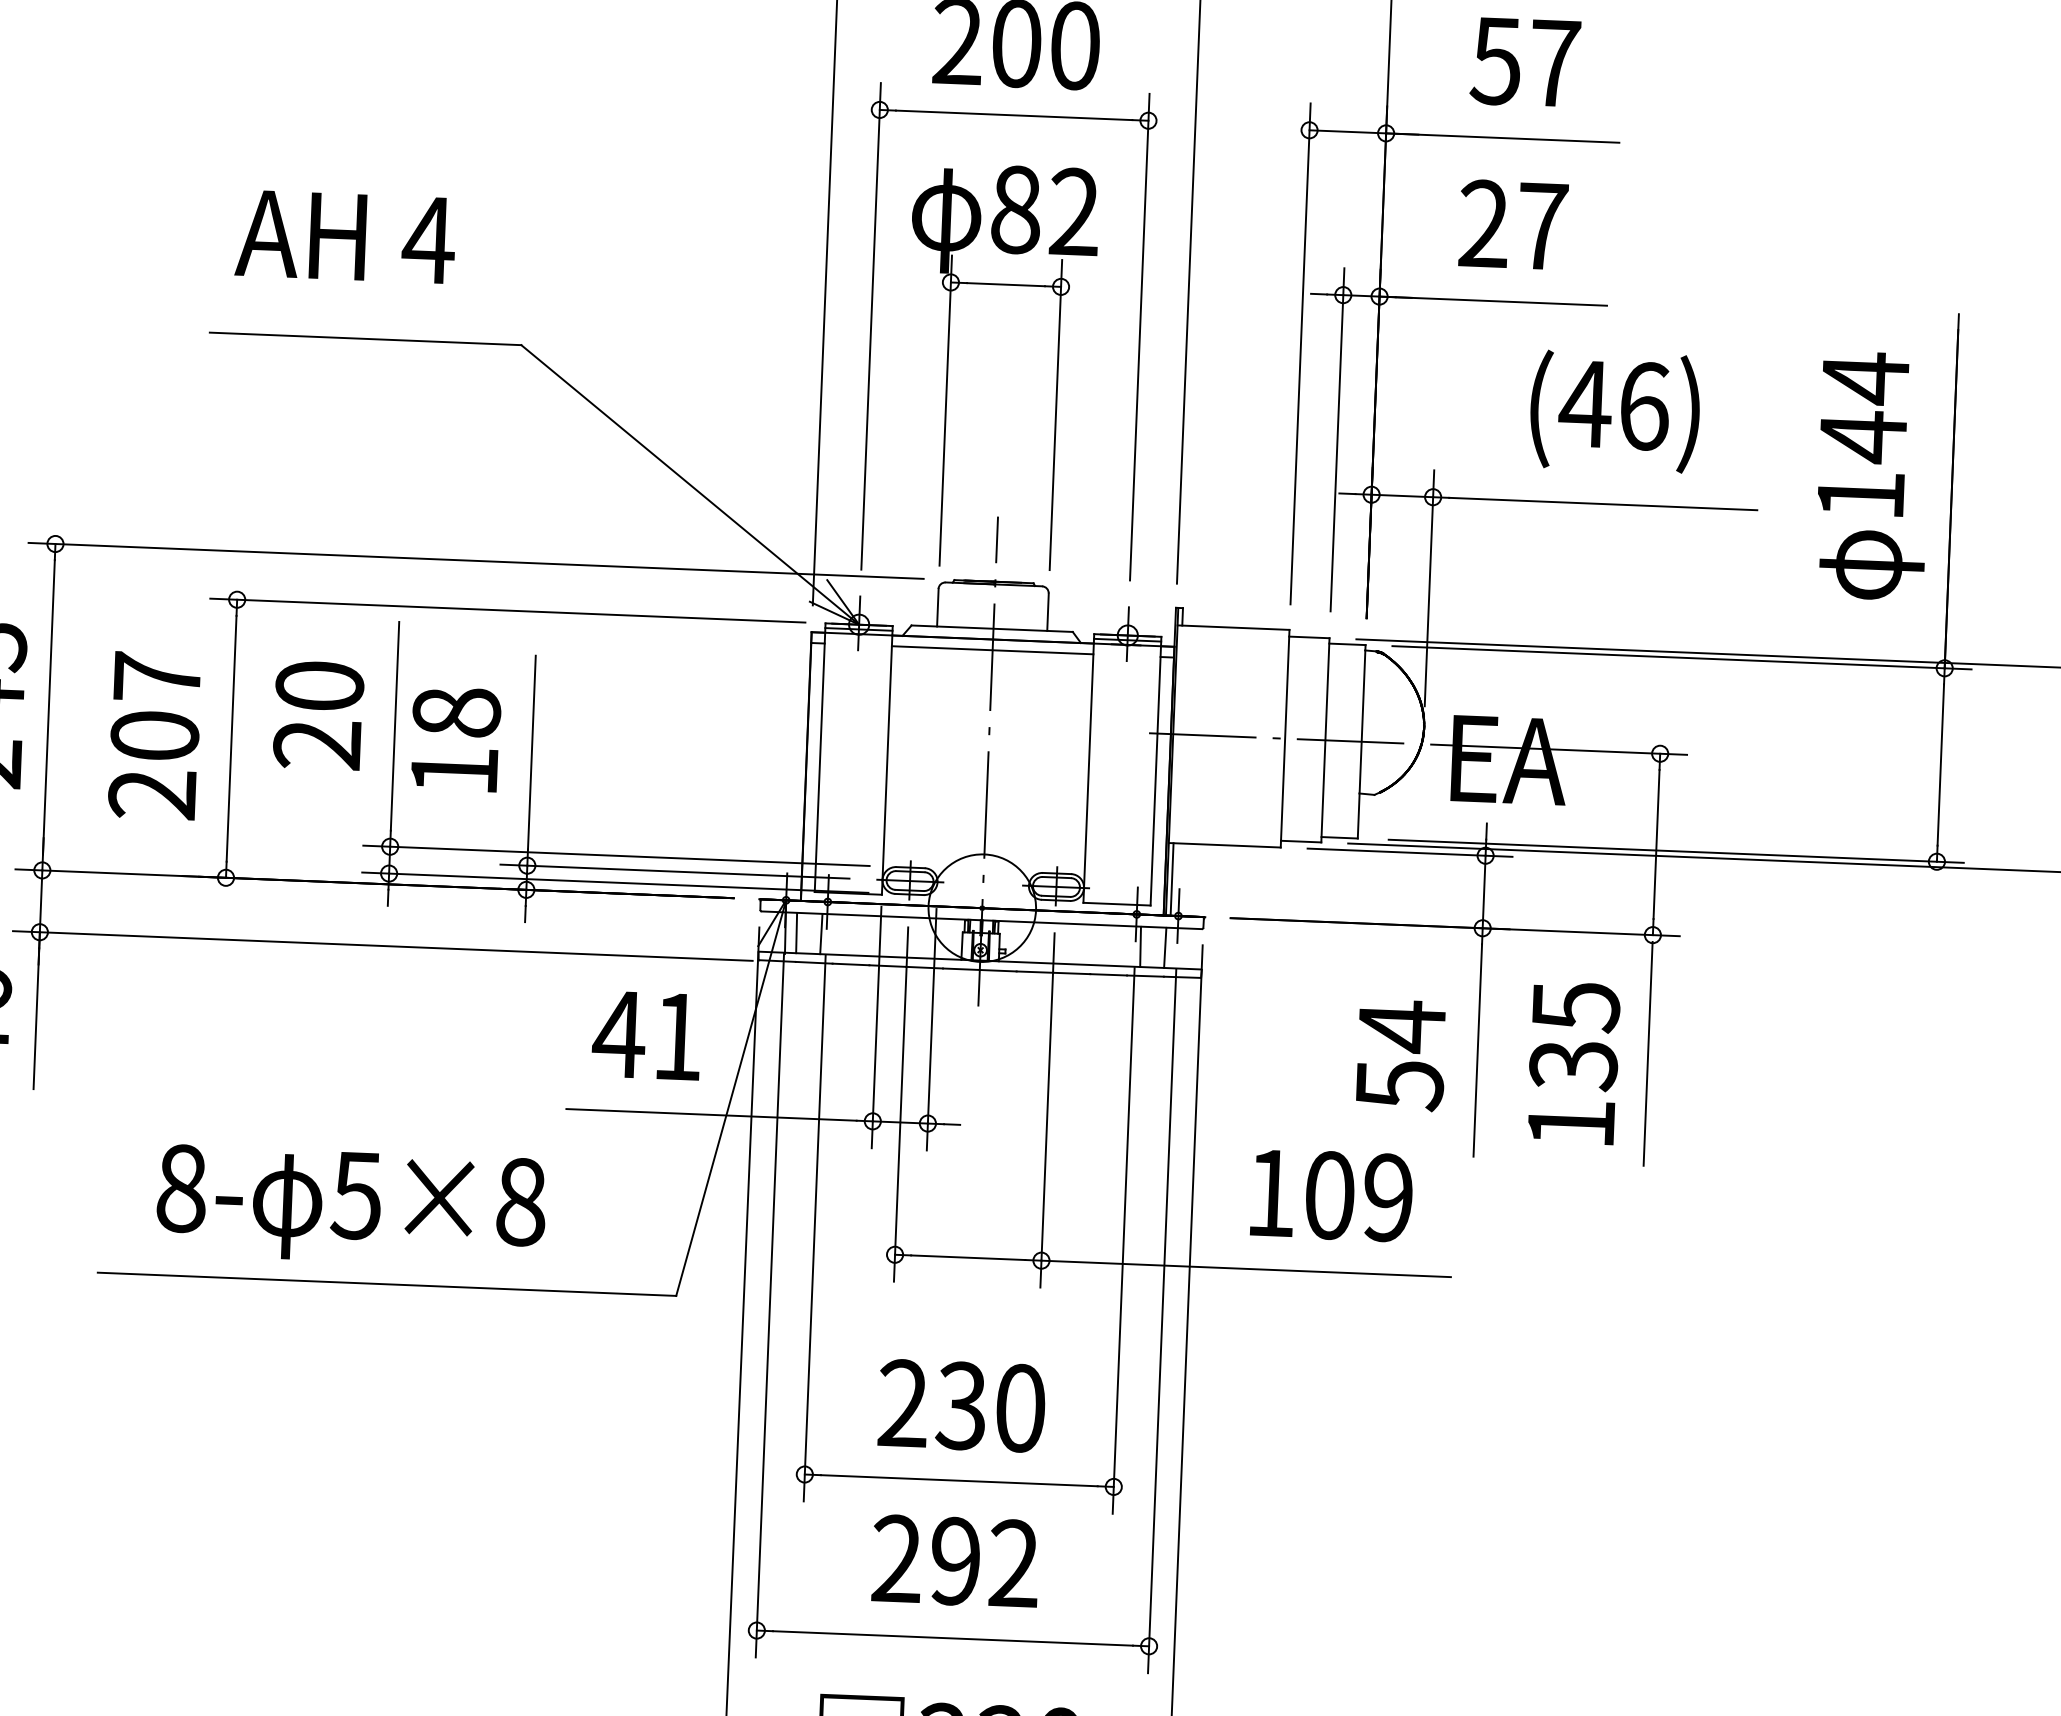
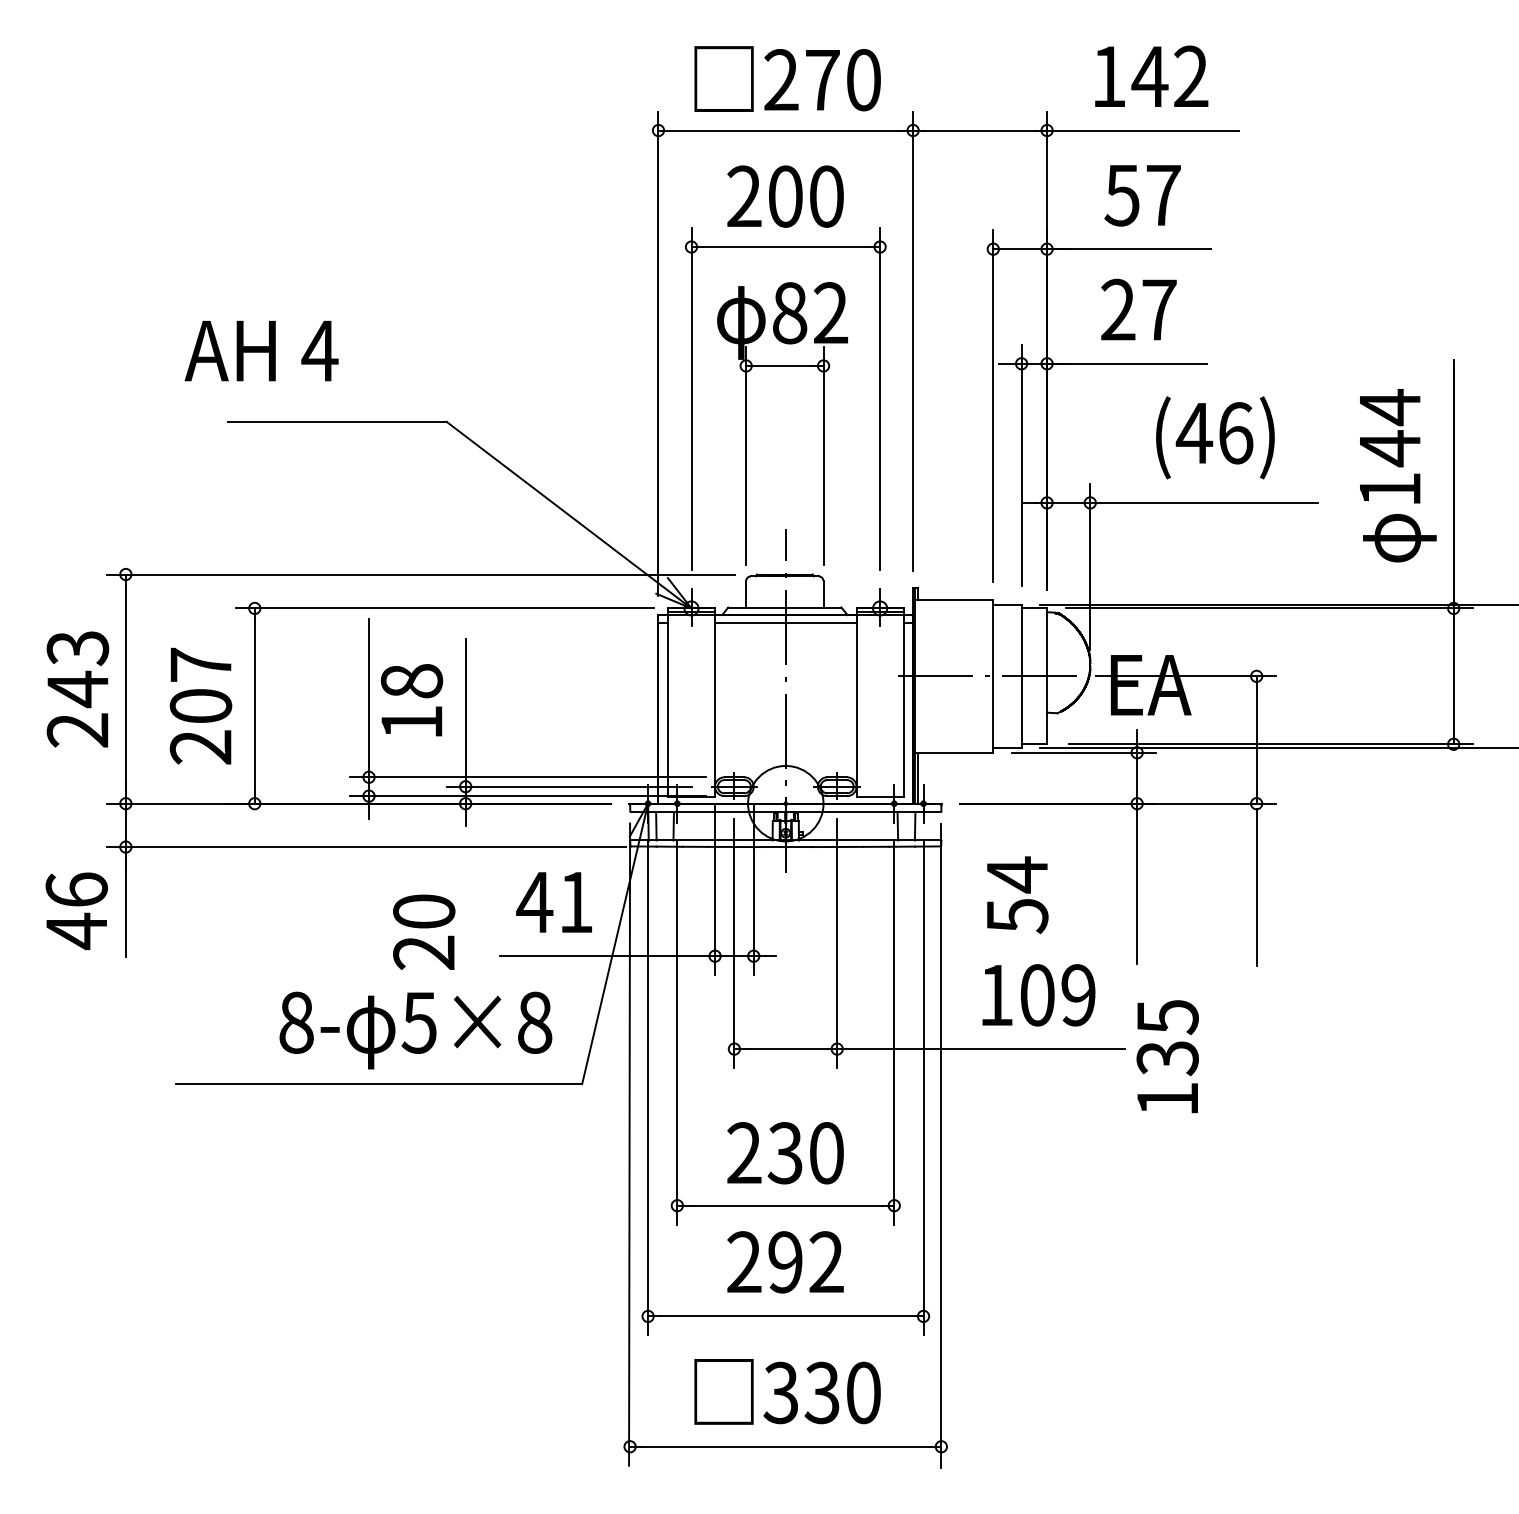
text: (345, 236) -> (261, 350), moved
text: (319, 714) -> (424, 931), moved
text: (1401, 1055) -> (1017, 895), moved
text: (1573, 1062) -> (1167, 1056), moved
text: (350, 1206) -> (415, 1030), moved

